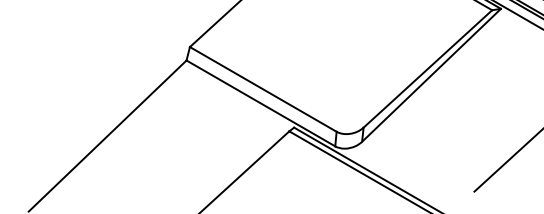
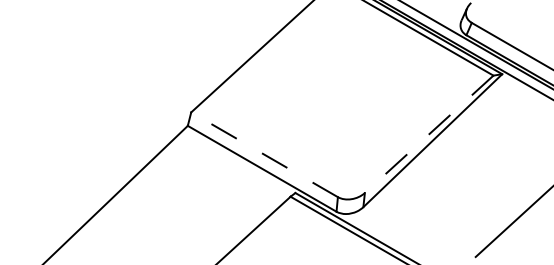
line: (427, 69) -> (428, 134), solid -> dashed
line: (263, 89) -> (264, 154), solid -> dashed

